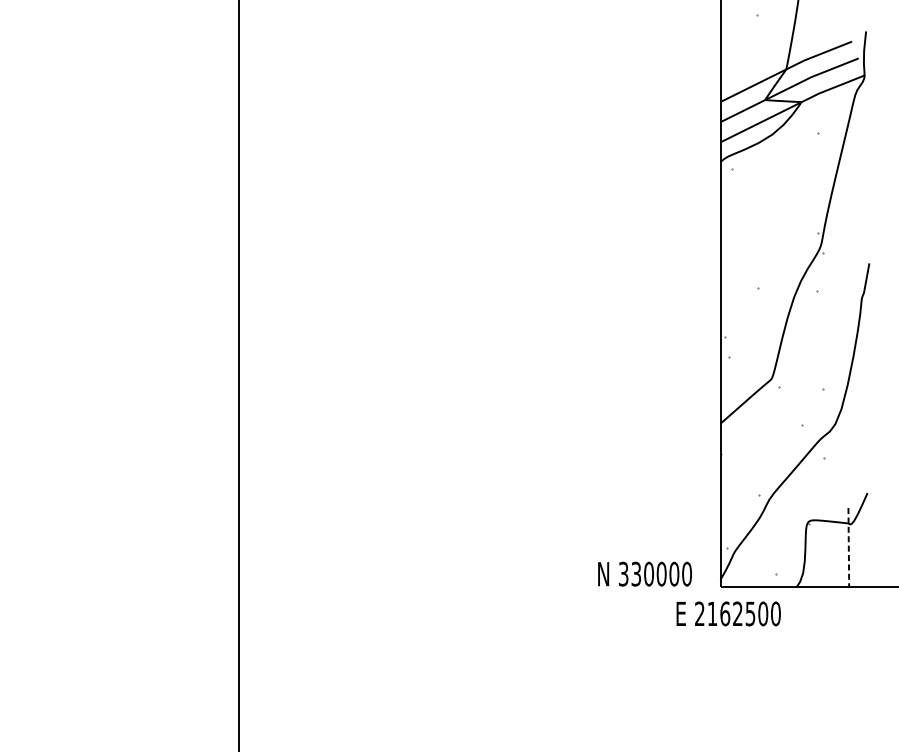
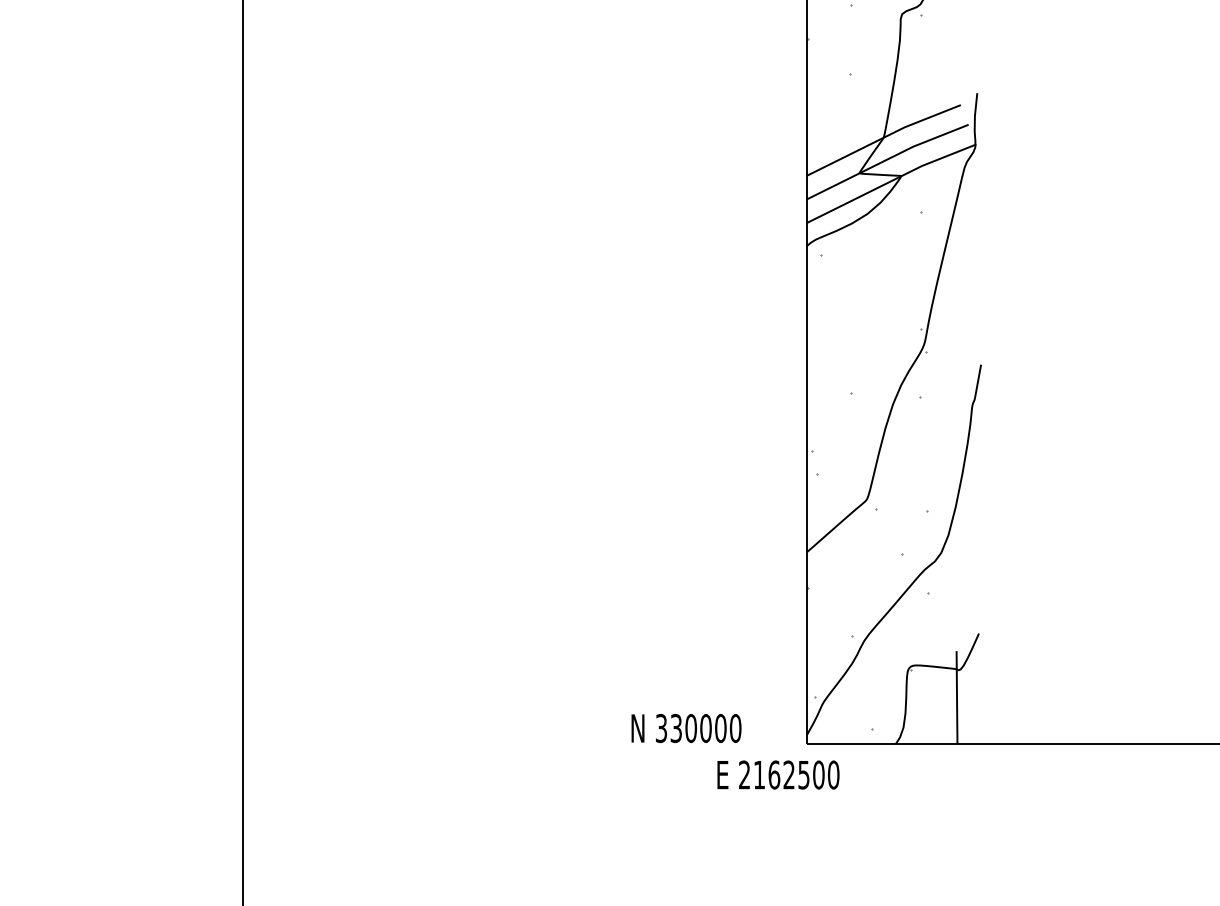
line: (849, 548) -> (957, 698), dashed -> solid
text: (645, 574) -> (686, 728), moved
text: (728, 613) -> (778, 774), moved

